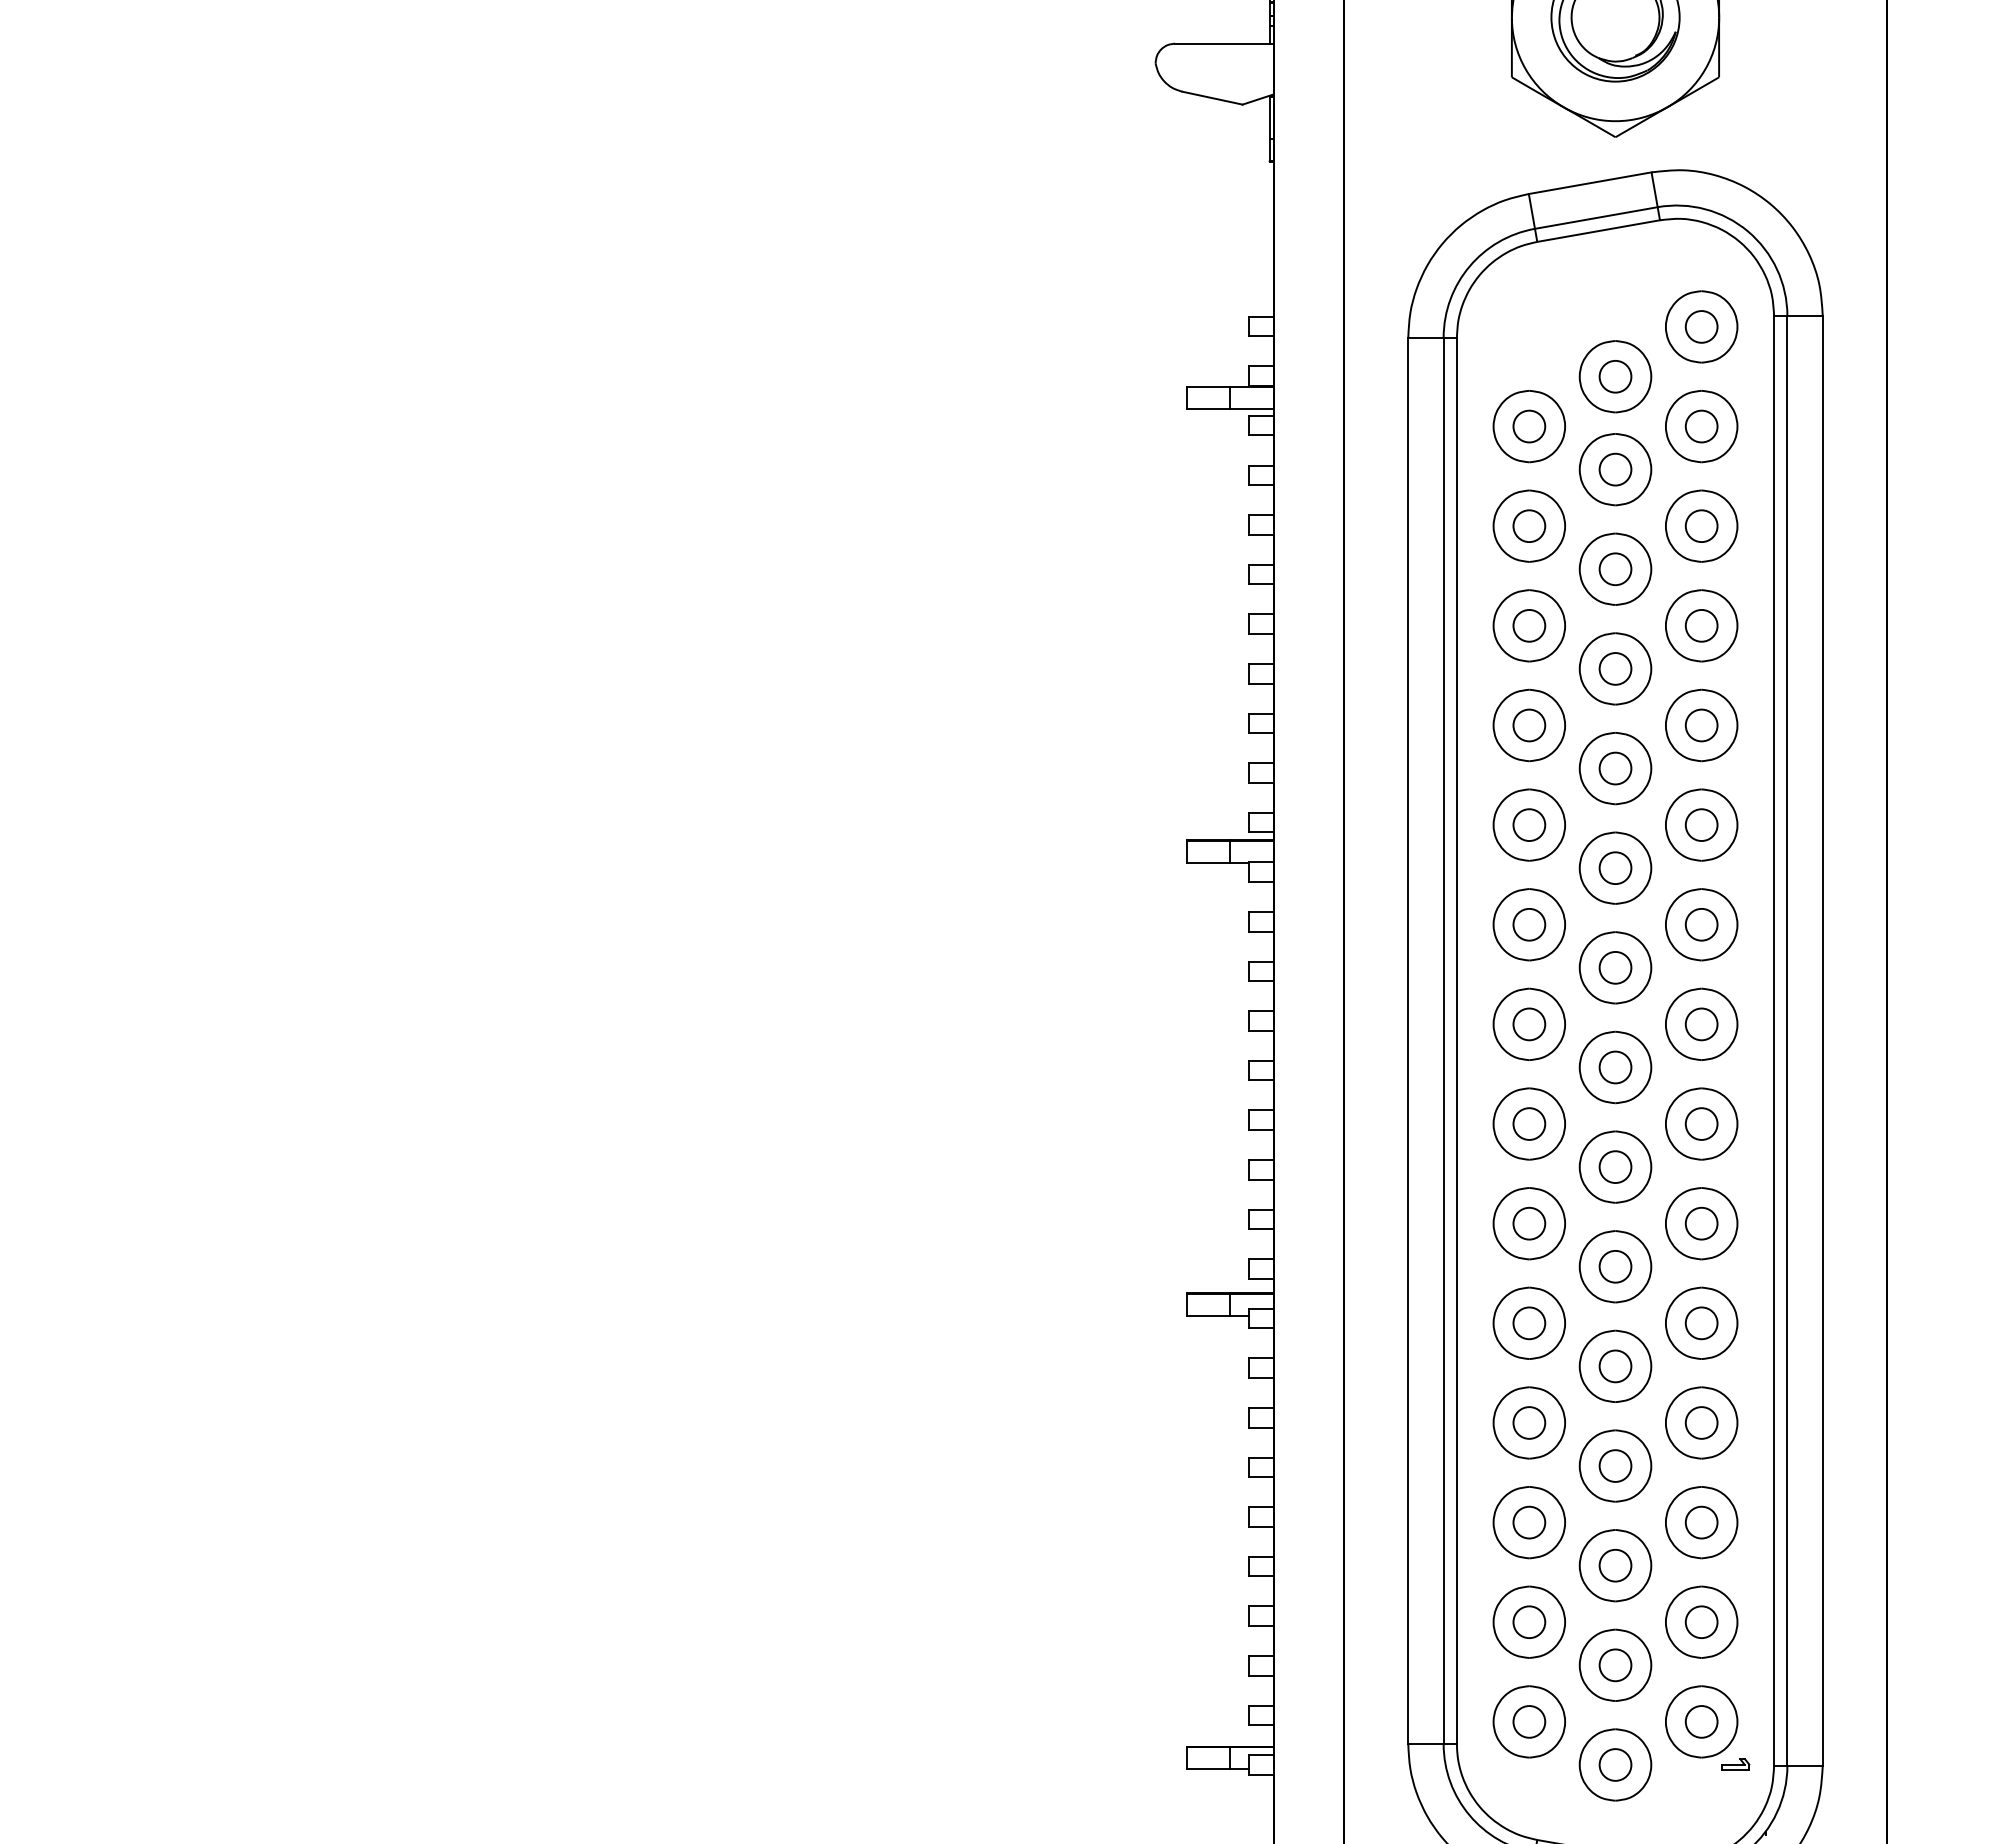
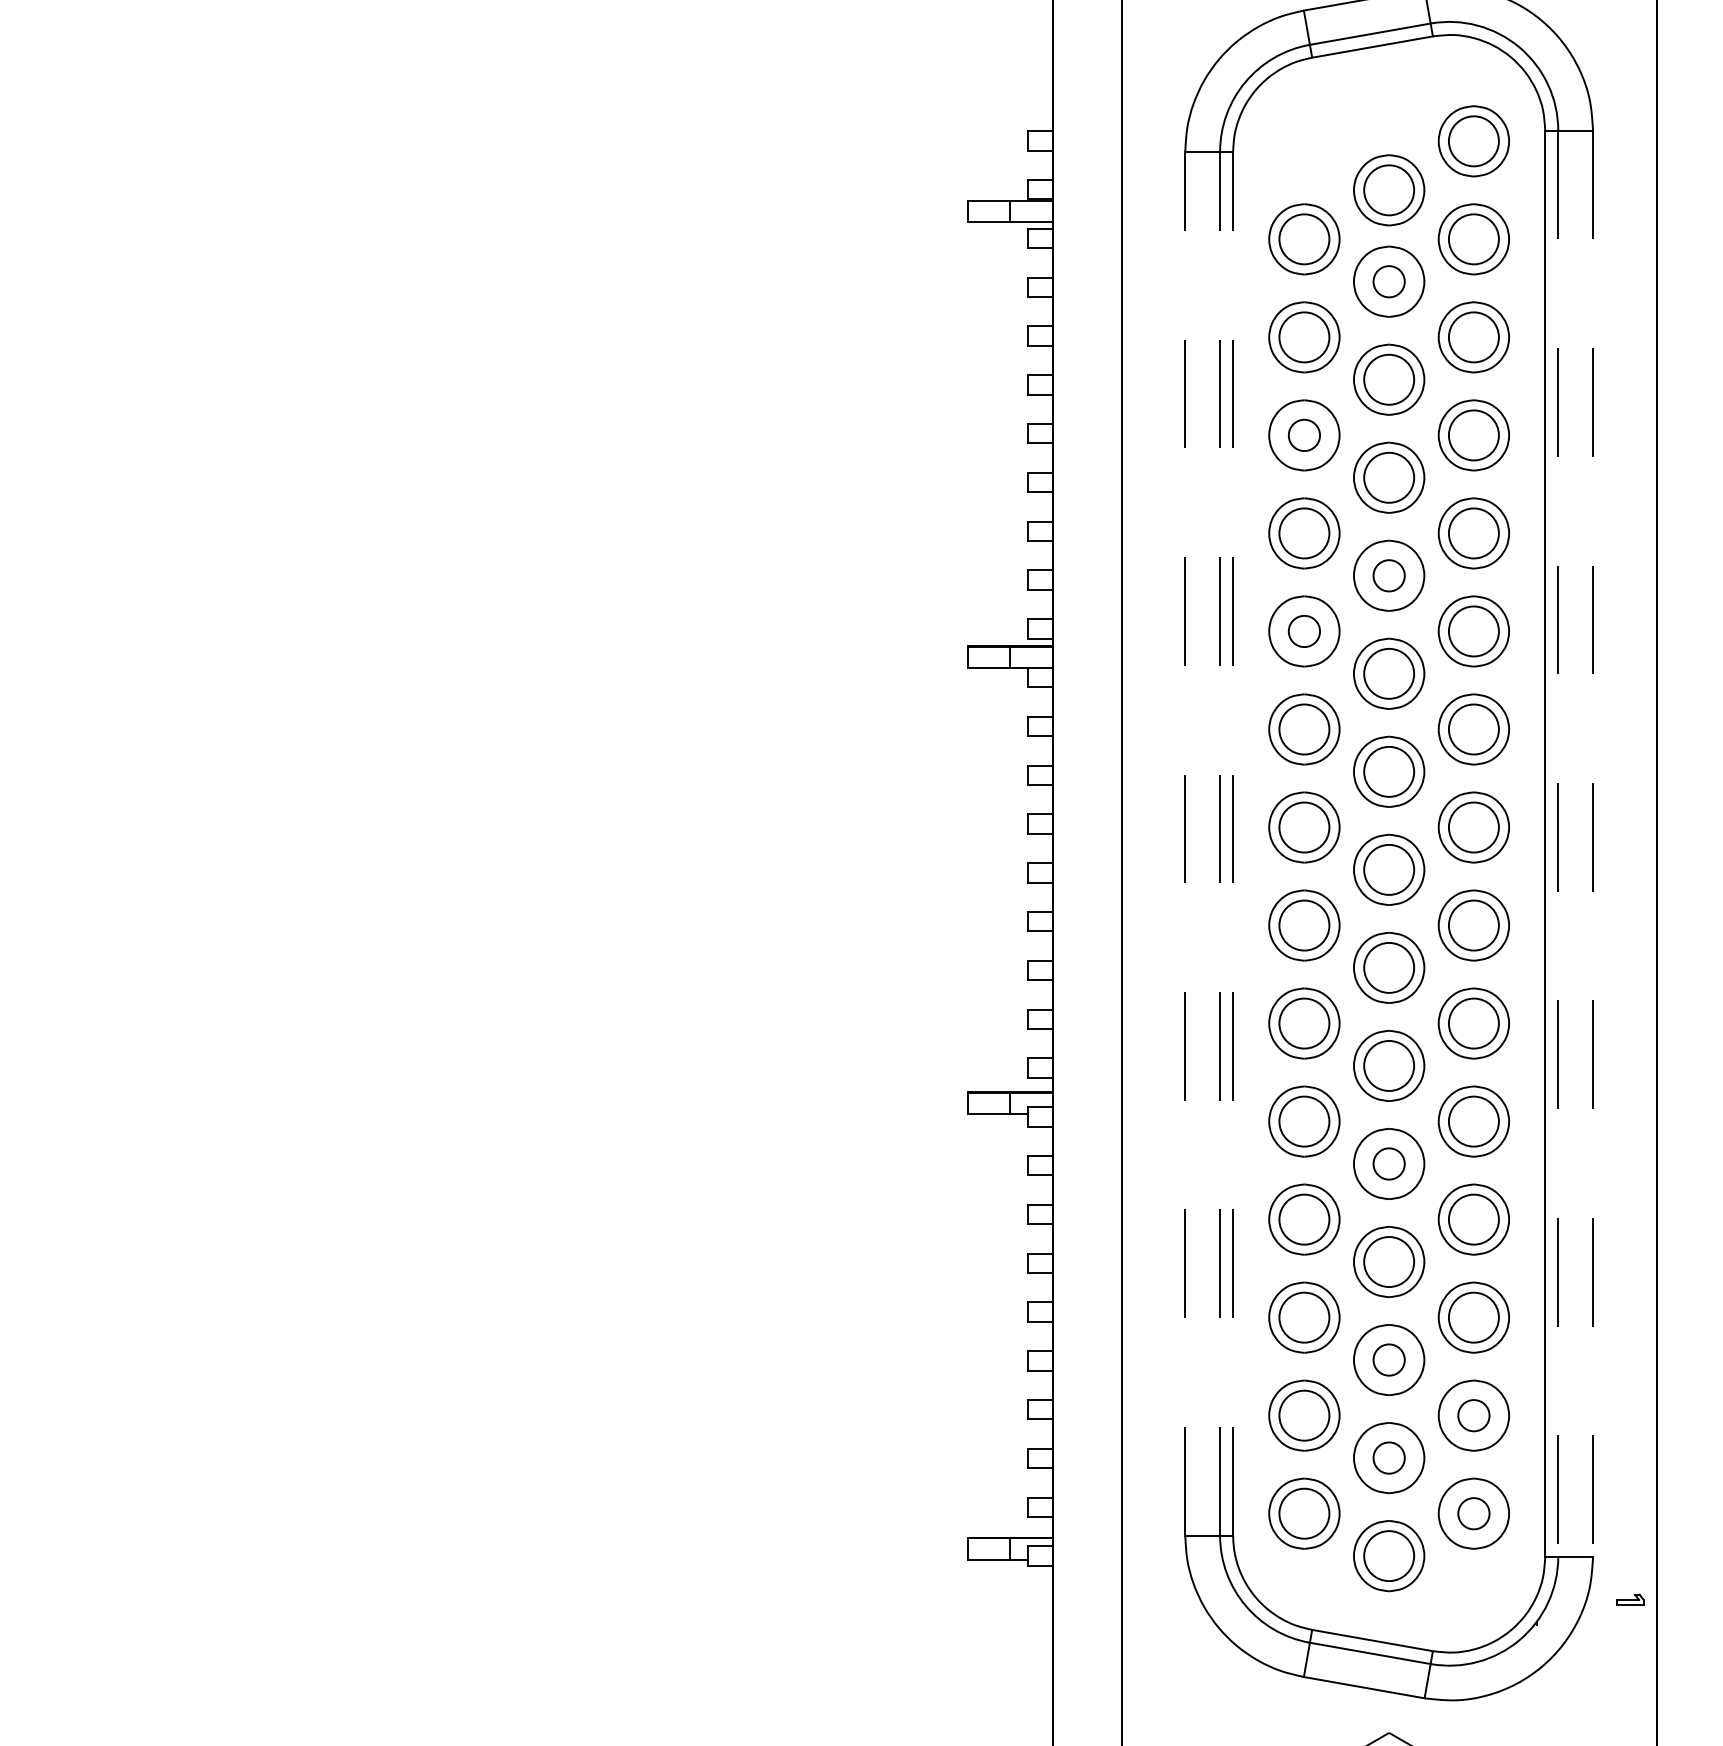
circle: (1701, 326) -> (1473, 140), size x1.6
circle: (1615, 376) -> (1389, 190), size x1.6
circle: (1529, 426) -> (1304, 239), size x1.6
circle: (1701, 426) -> (1473, 239), size x1.6
circle: (1529, 526) -> (1304, 337), size x1.6
circle: (1701, 526) -> (1473, 337), size x1.6
circle: (1615, 569) -> (1389, 379), size x1.6
circle: (1701, 625) -> (1473, 435), size x1.6
circle: (1615, 668) -> (1389, 477), size x1.6
circle: (1529, 725) -> (1304, 533), size x1.6
circle: (1701, 725) -> (1473, 533), size x1.6
circle: (1701, 825) -> (1473, 631), size x1.6
circle: (1615, 868) -> (1389, 674), size x1.6
circle: (1529, 924) -> (1304, 729), size x1.6
circle: (1701, 924) -> (1473, 729), size x1.6
circle: (1615, 967) -> (1389, 771), size x1.6
circle: (1529, 1024) -> (1304, 827), size x1.6
circle: (1701, 1024) -> (1473, 827), size x1.6
line: (1408, 1040) -> (1185, 843), solid -> dashed
line: (1443, 1040) -> (1219, 843), solid -> dashed
line: (1456, 1040) -> (1232, 843), solid -> dashed
line: (1787, 1040) -> (1558, 843), solid -> dashed
line: (1822, 1040) -> (1592, 843), solid -> dashed
circle: (1615, 1067) -> (1389, 869), size x1.6
circle: (1529, 1123) -> (1304, 925), size x1.6
circle: (1701, 1123) -> (1473, 925), size x1.6
circle: (1615, 1167) -> (1389, 968), size x1.6
circle: (1529, 1223) -> (1304, 1023), size x1.6
circle: (1701, 1223) -> (1473, 1023), size x1.6
circle: (1615, 1266) -> (1389, 1065), size x1.6
circle: (1529, 1323) -> (1304, 1121), size x1.6
circle: (1701, 1323) -> (1473, 1121), size x1.6
circle: (1529, 1422) -> (1304, 1219), size x1.6
circle: (1701, 1422) -> (1473, 1219), size x1.6
circle: (1615, 1465) -> (1389, 1261), size x1.6
circle: (1529, 1522) -> (1304, 1317), size x1.6
circle: (1701, 1522) -> (1473, 1317), size x1.6
circle: (1529, 1622) -> (1304, 1415), size x1.6
circle: (1529, 1721) -> (1304, 1513), size x1.6
circle: (1615, 1764) -> (1389, 1555), size x1.6
part: (1735, 1764) -> (1630, 1599), moved

